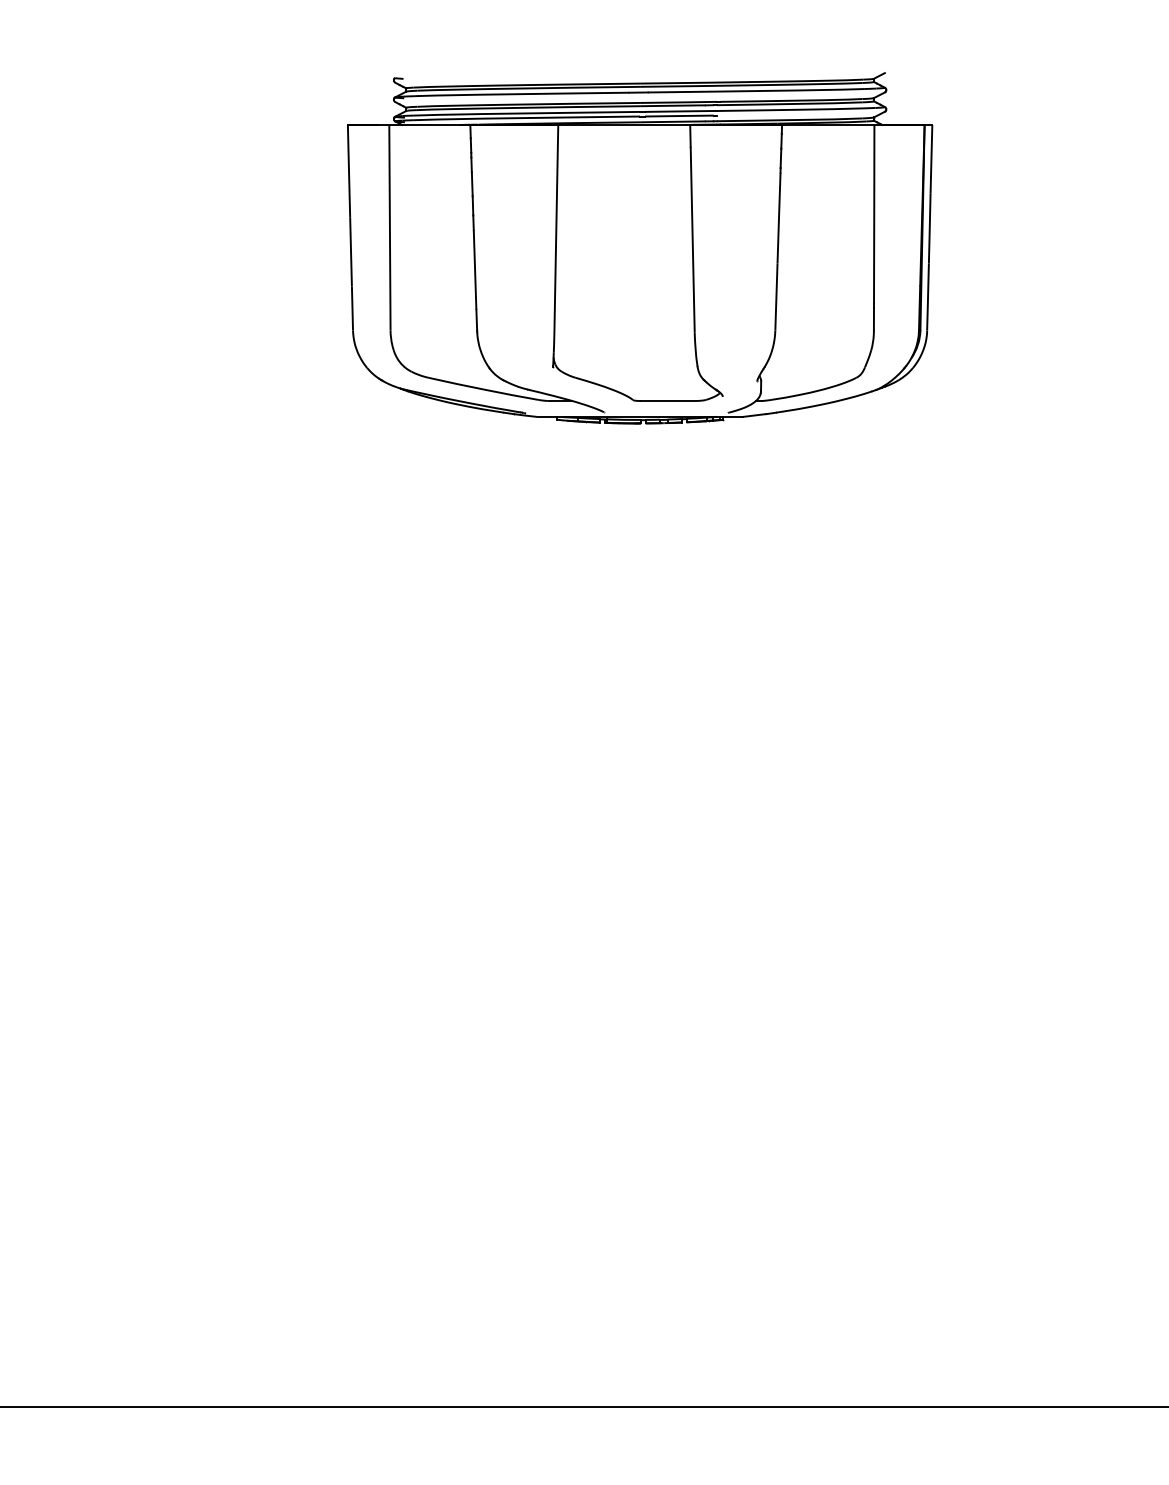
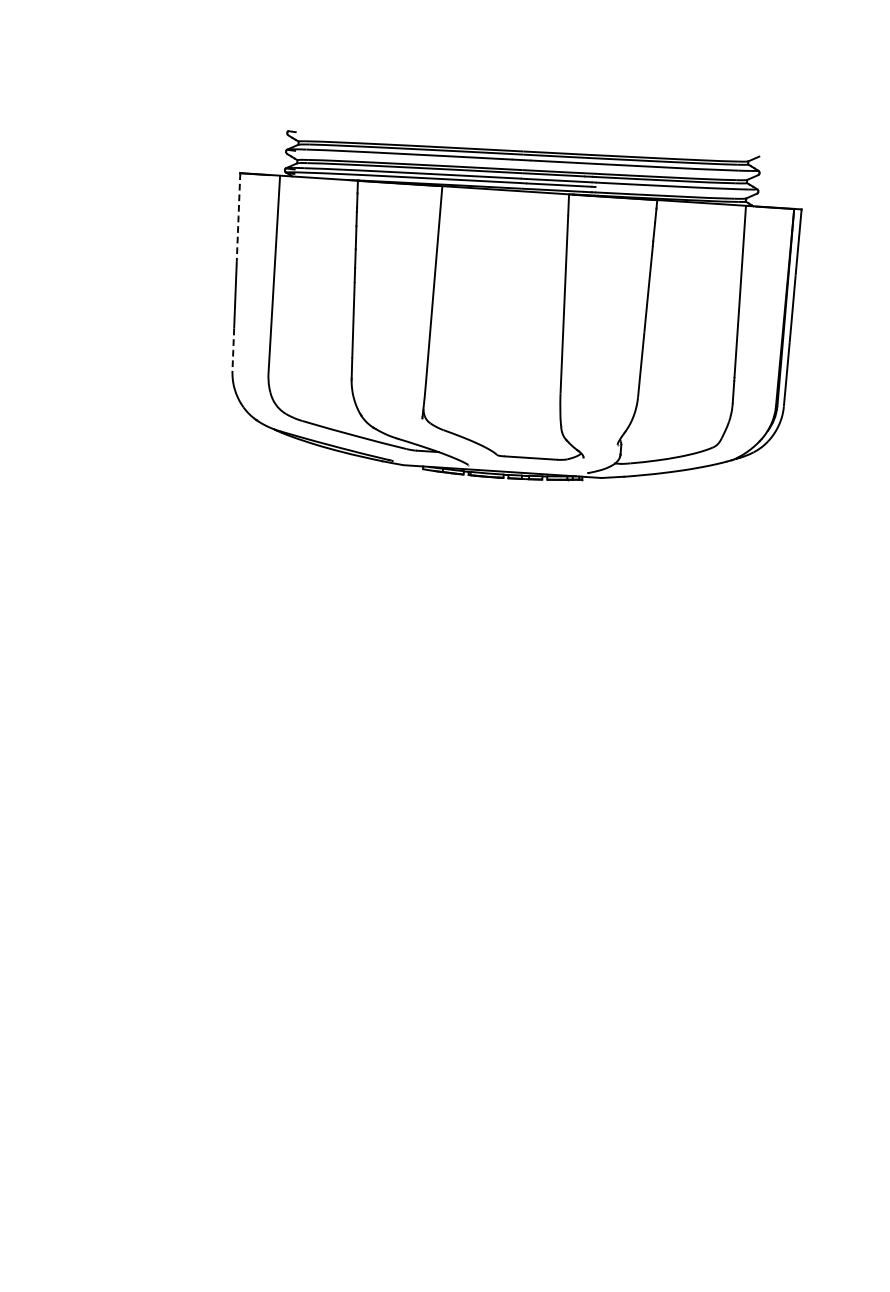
line: (348, 170) -> (238, 216), solid -> dashed
line: (352, 309) -> (233, 350), solid -> dashed

